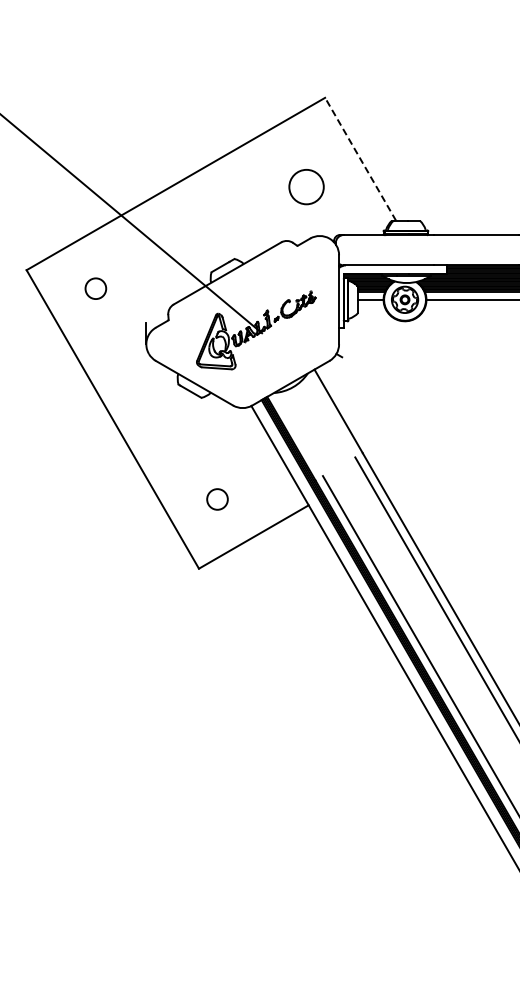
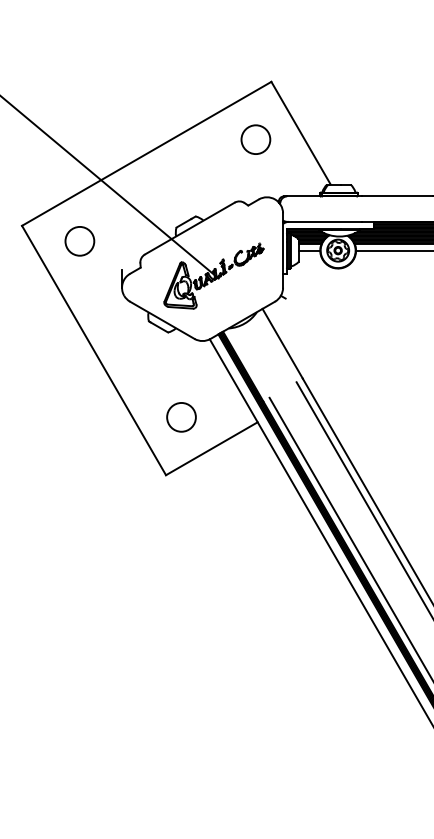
line: (360, 159) -> (300, 133), dashed -> solid
circle: (306, 187) -> (255, 140), moved
circle: (95, 288) -> (79, 241), size x1.67
circle: (217, 499) -> (181, 417), size x1.67

